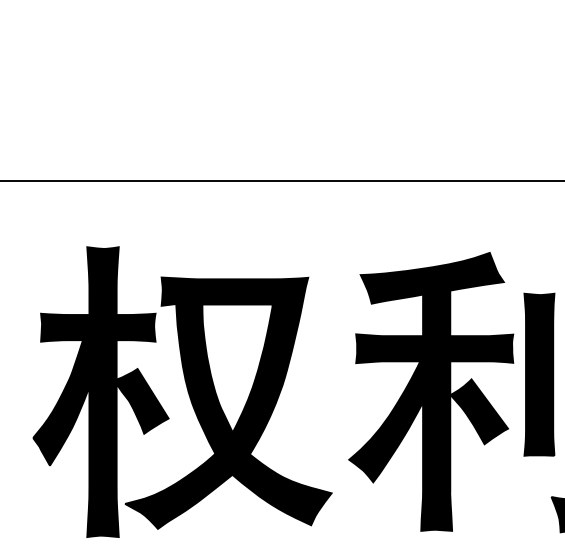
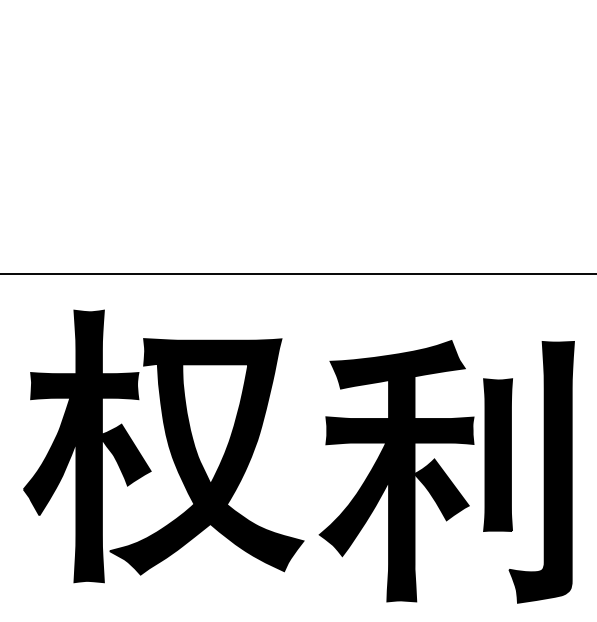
part: (182, 392) -> (163, 446), moved

